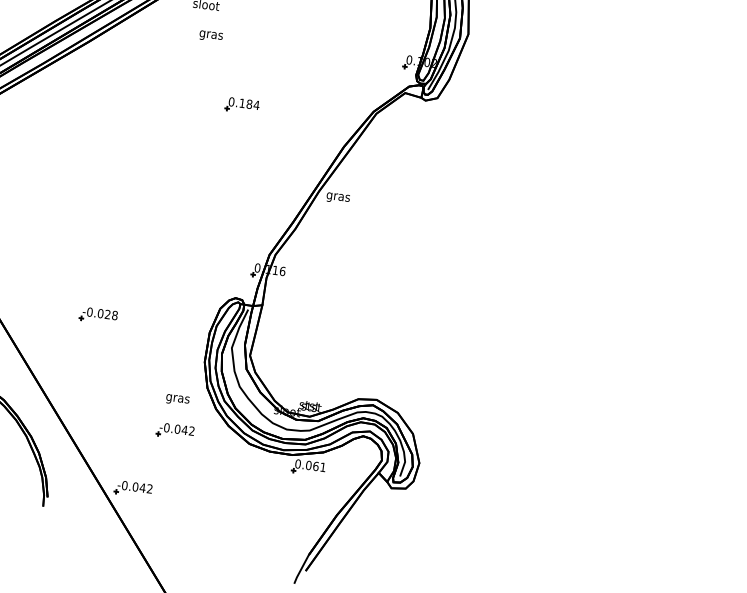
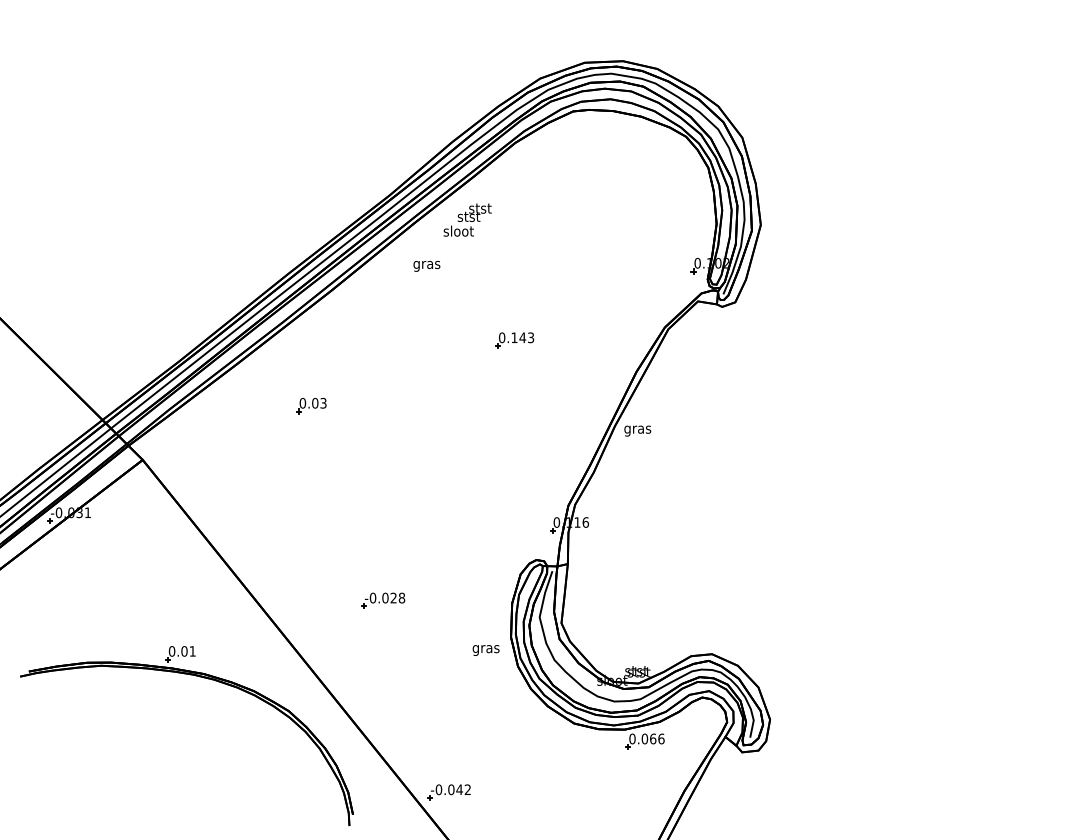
text: (210, 36) -> (426, 266), moved
text: (252, 104) -> (526, 337), 0.184 -> 0.143
part: (58, 139) -> (311, 406), added
text: (177, 399) -> (485, 650), moved
part: (174, 431) -> (487, 720), removed
text: (323, 466) -> (661, 738), 0.061 -> 0.066

